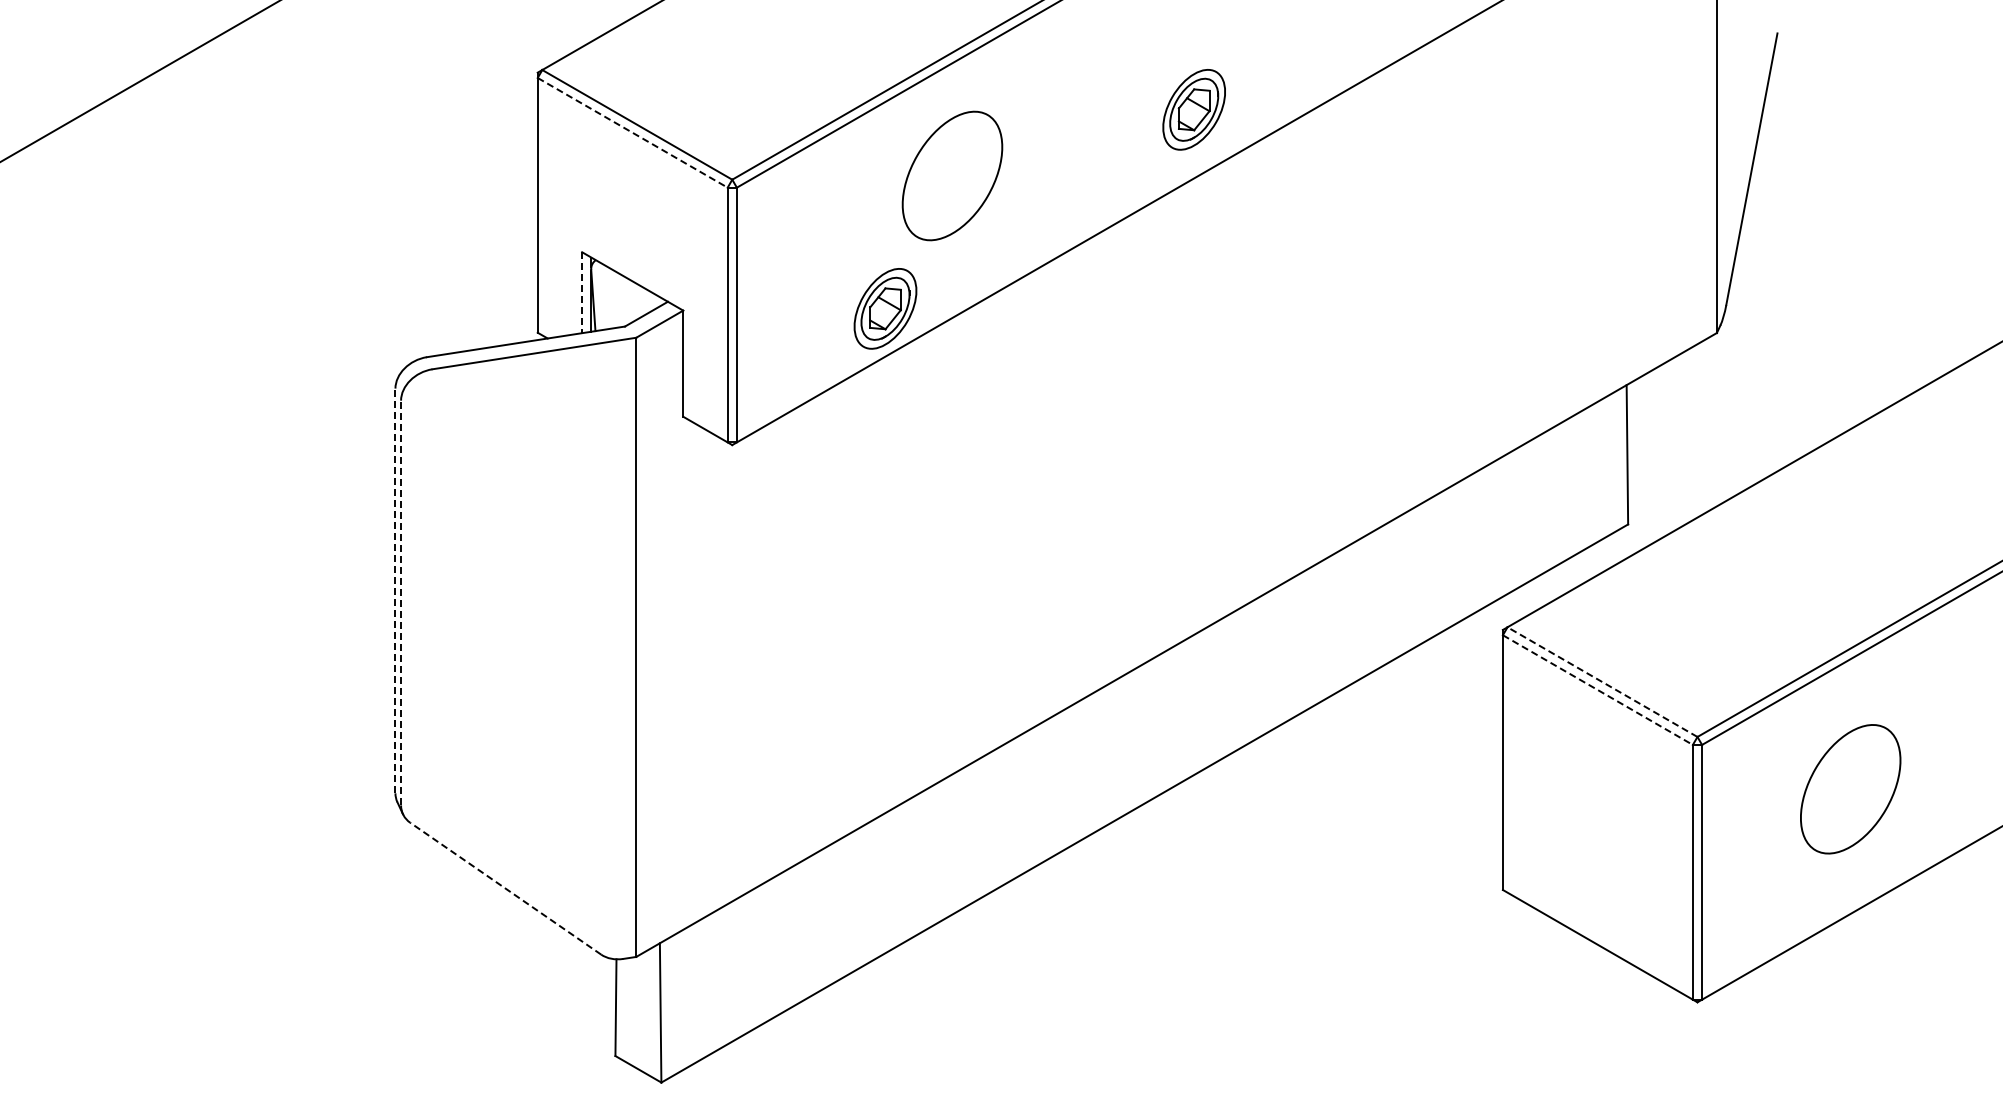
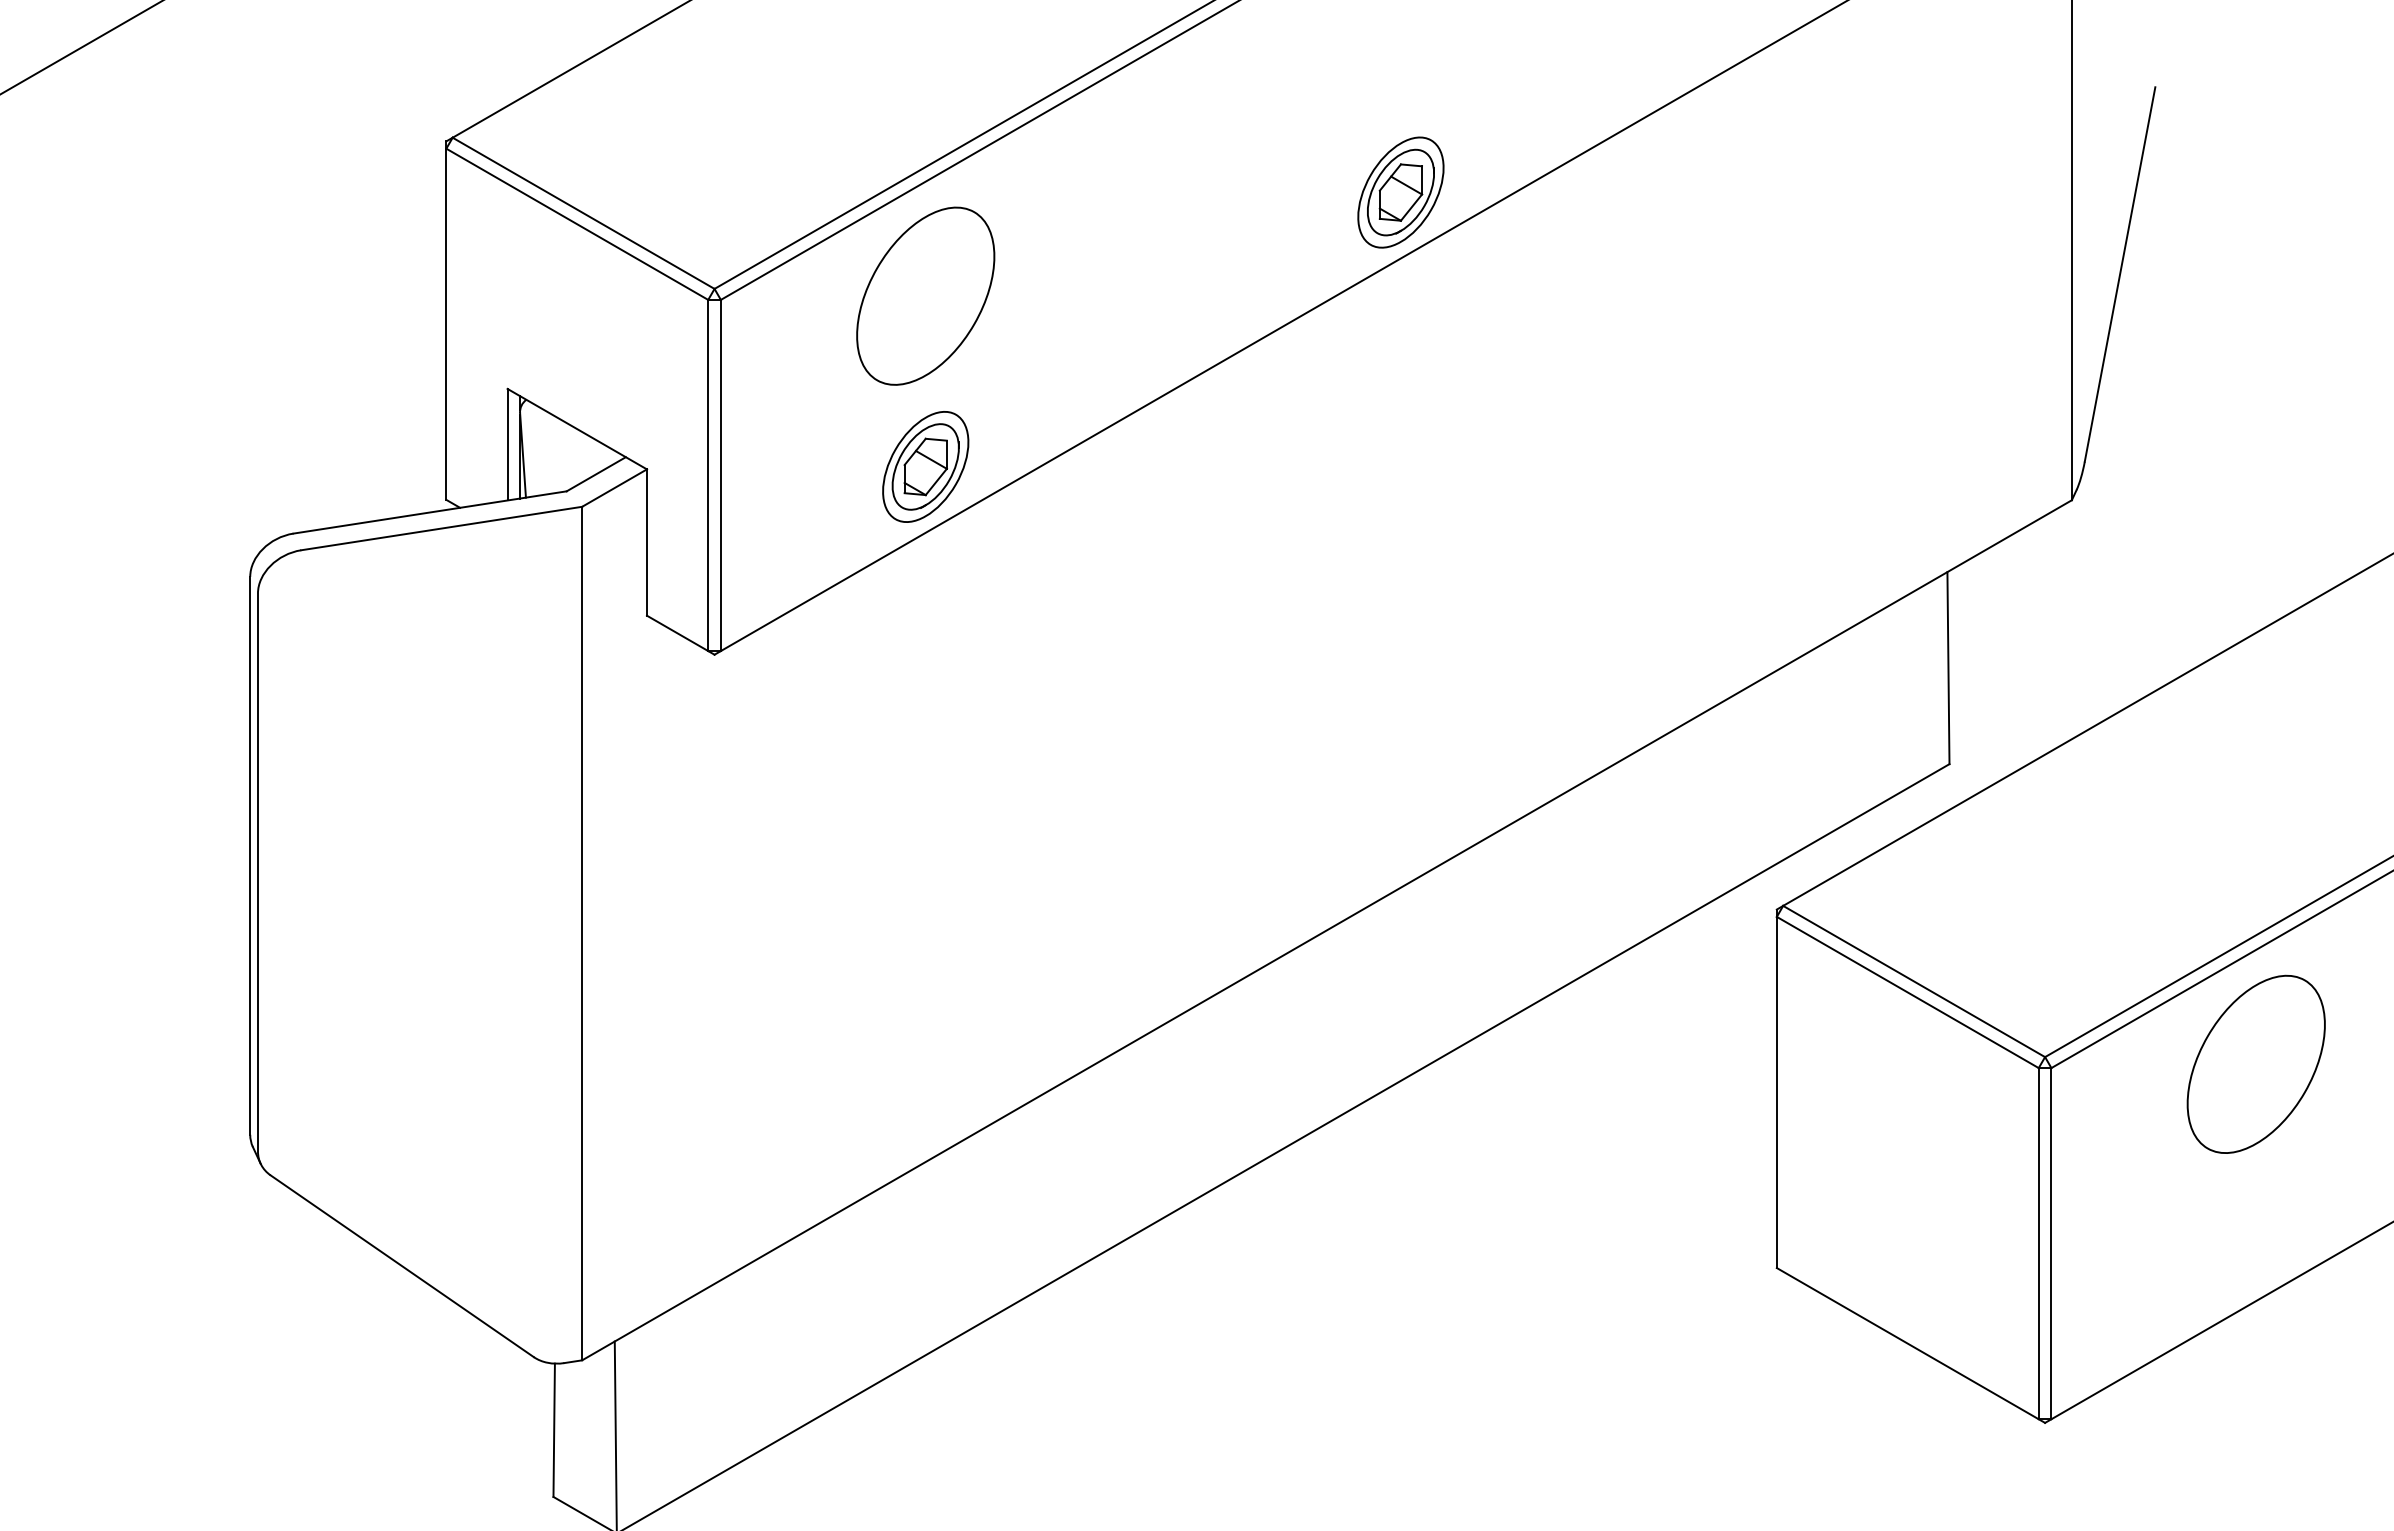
part: (1193, 109) -> (1399, 192), moved
line: (632, 132) -> (576, 223), dashed -> solid
part: (952, 175) -> (925, 295), moved
line: (582, 293) -> (508, 445), dashed -> solid
line: (395, 590) -> (250, 855), dashed -> solid
line: (401, 602) -> (258, 871), dashed -> solid
line: (1602, 682) -> (1914, 982), dashed -> solid
line: (1597, 690) -> (1907, 993), dashed -> solid
part: (1850, 789) -> (2256, 1064), moved
line: (505, 888) -> (401, 1265), dashed -> solid

